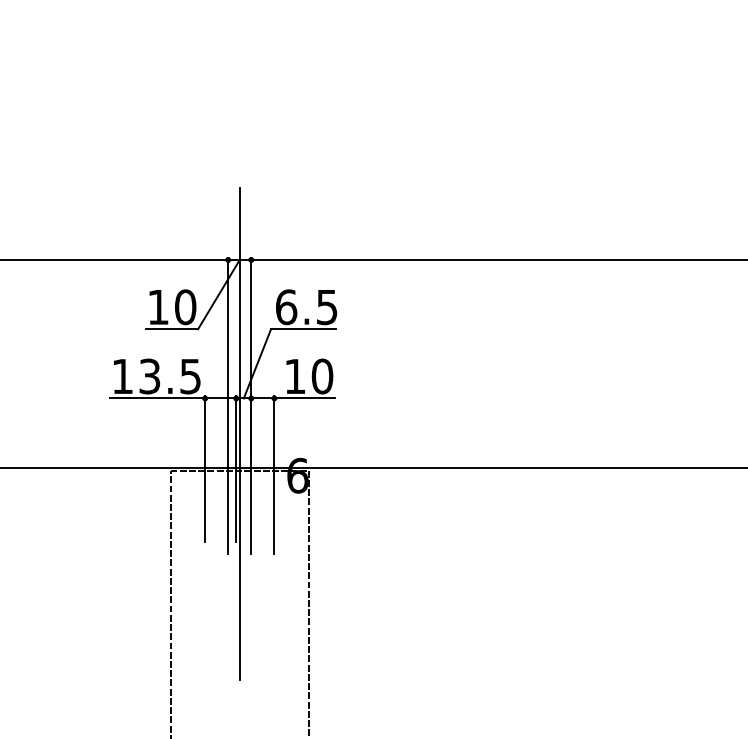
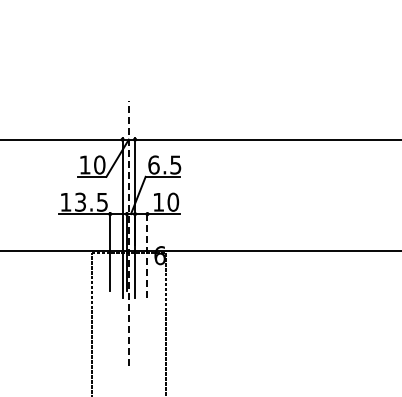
line: (239, 432) -> (128, 232), solid -> dashed
line: (274, 473) -> (147, 254), solid -> dashed

